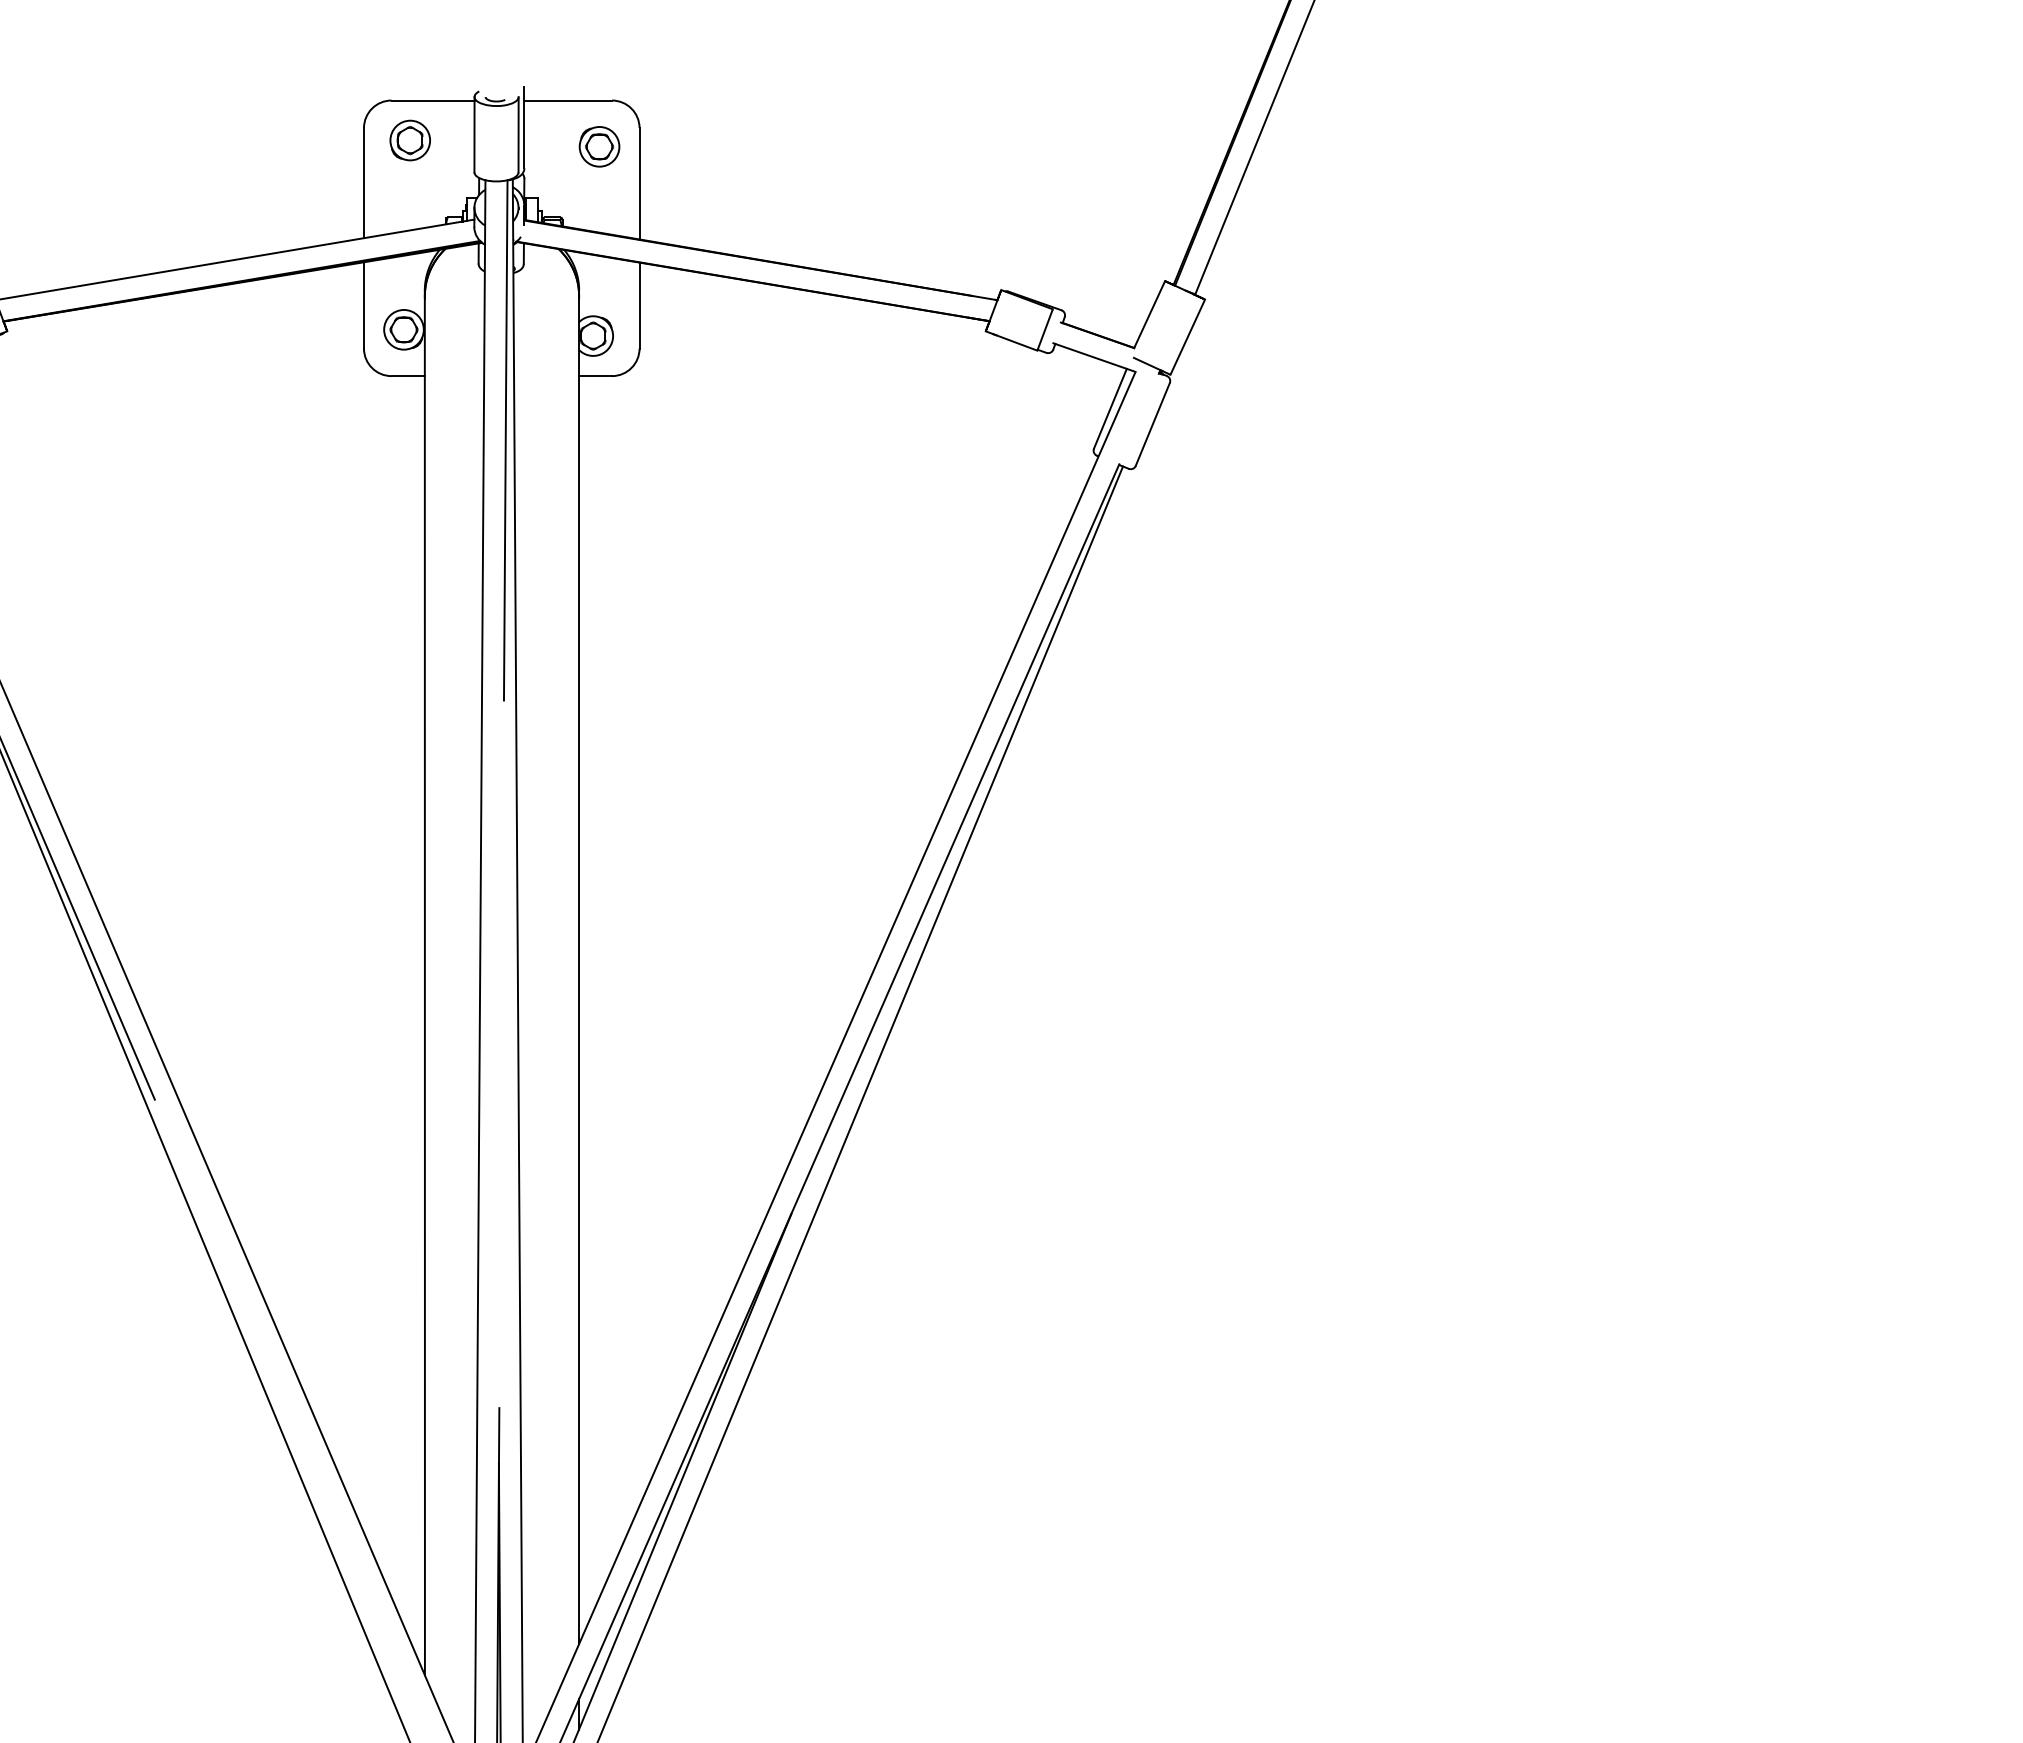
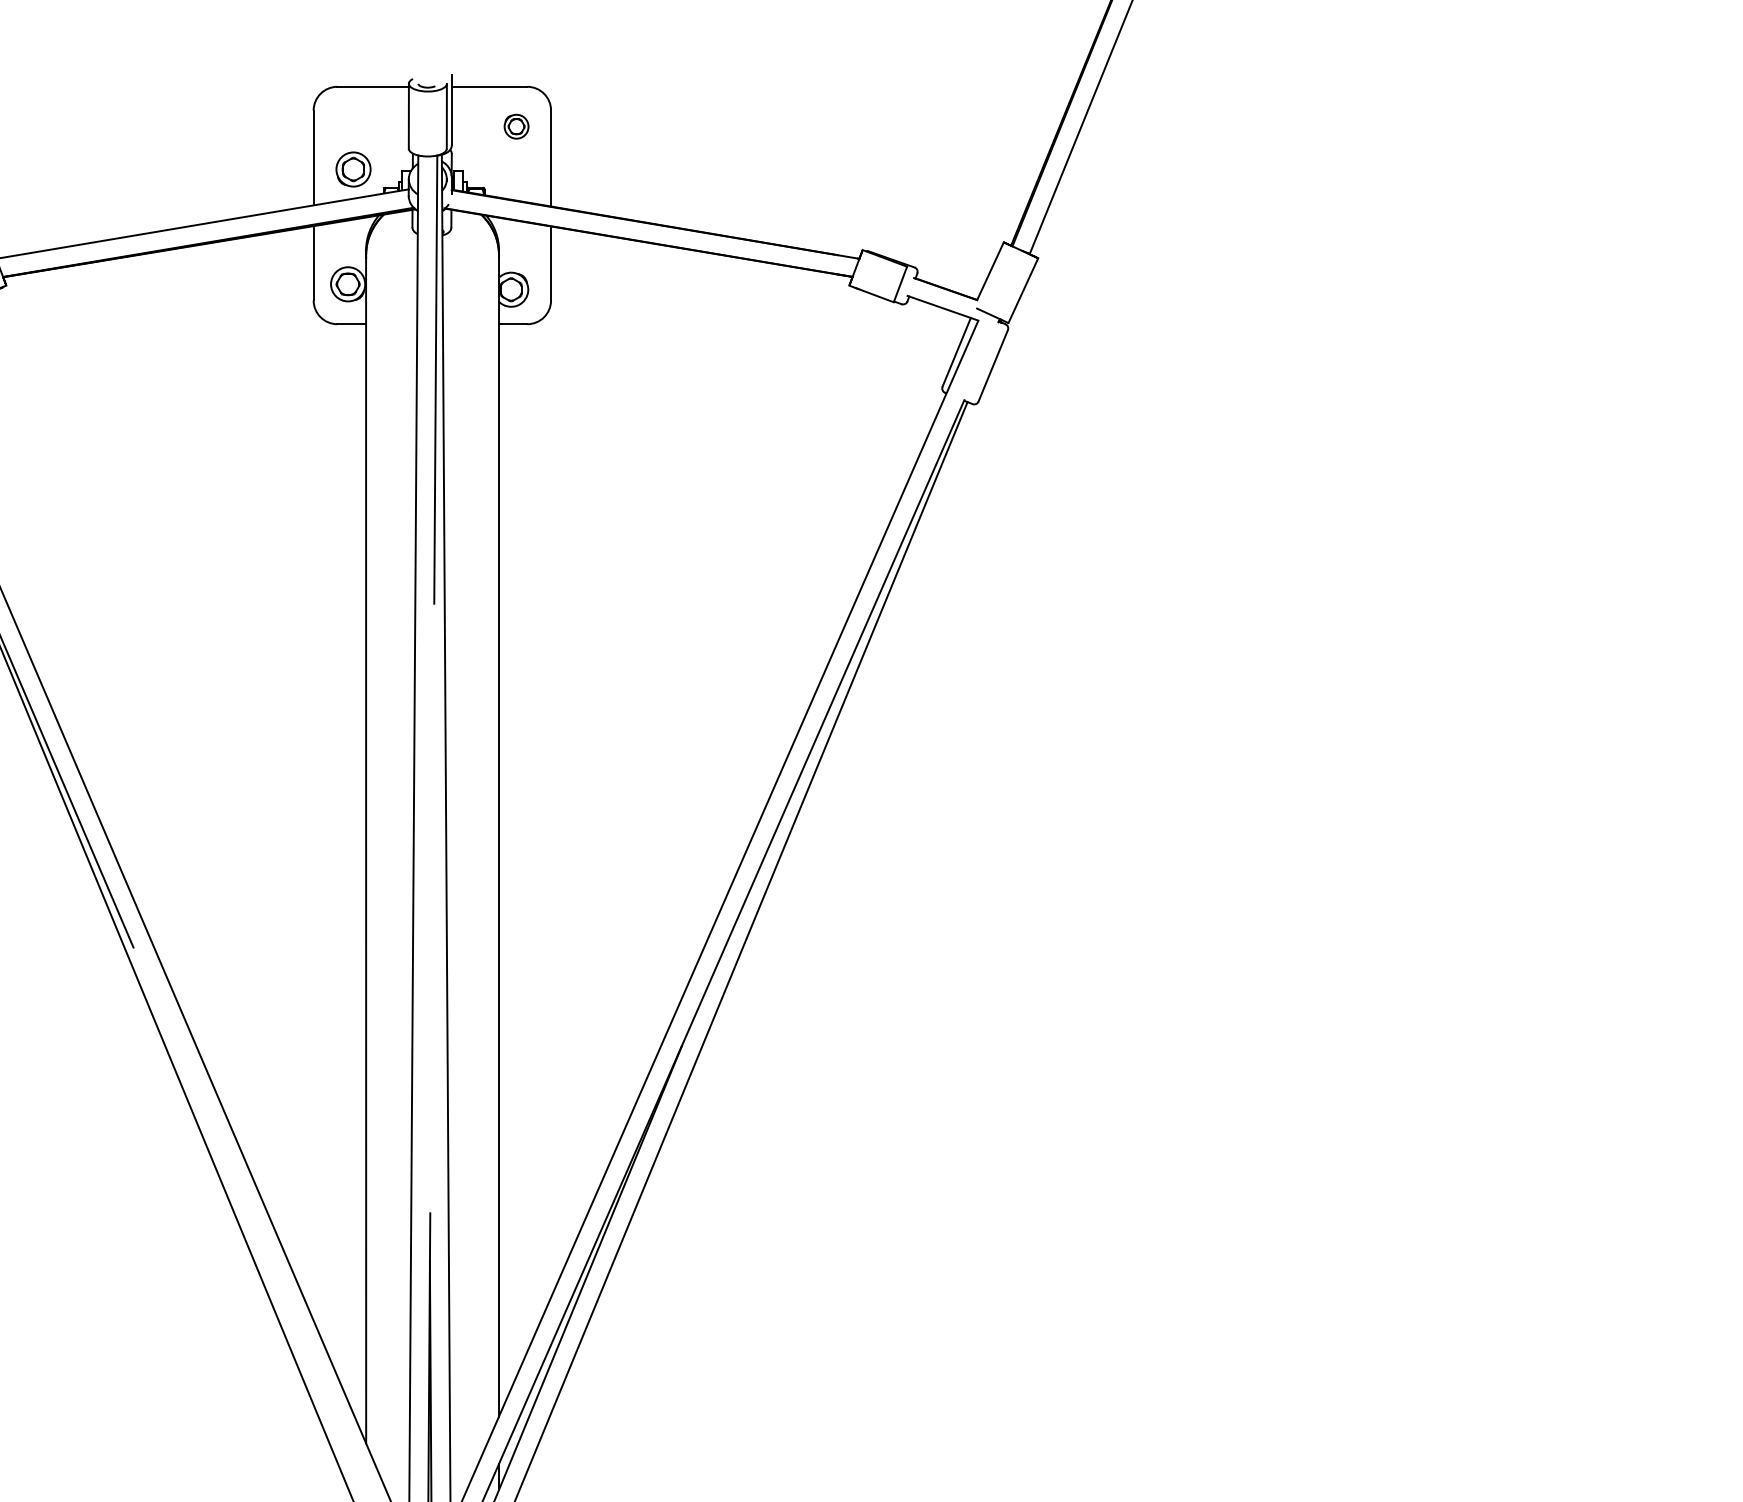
part: (409, 140) -> (352, 169), moved
part: (599, 146) -> (516, 126), size x0.7

